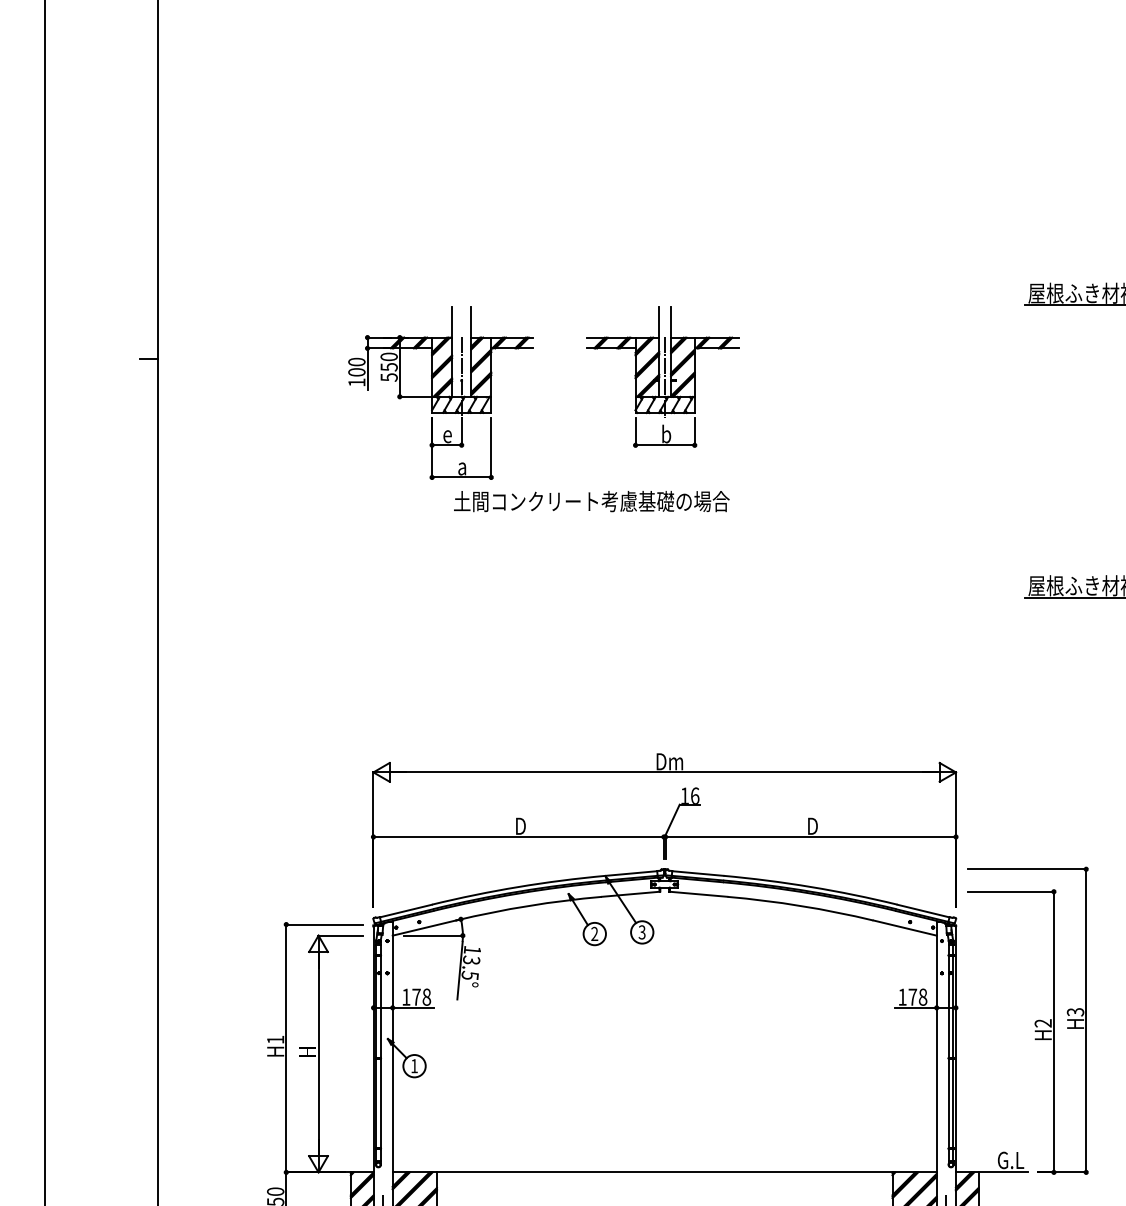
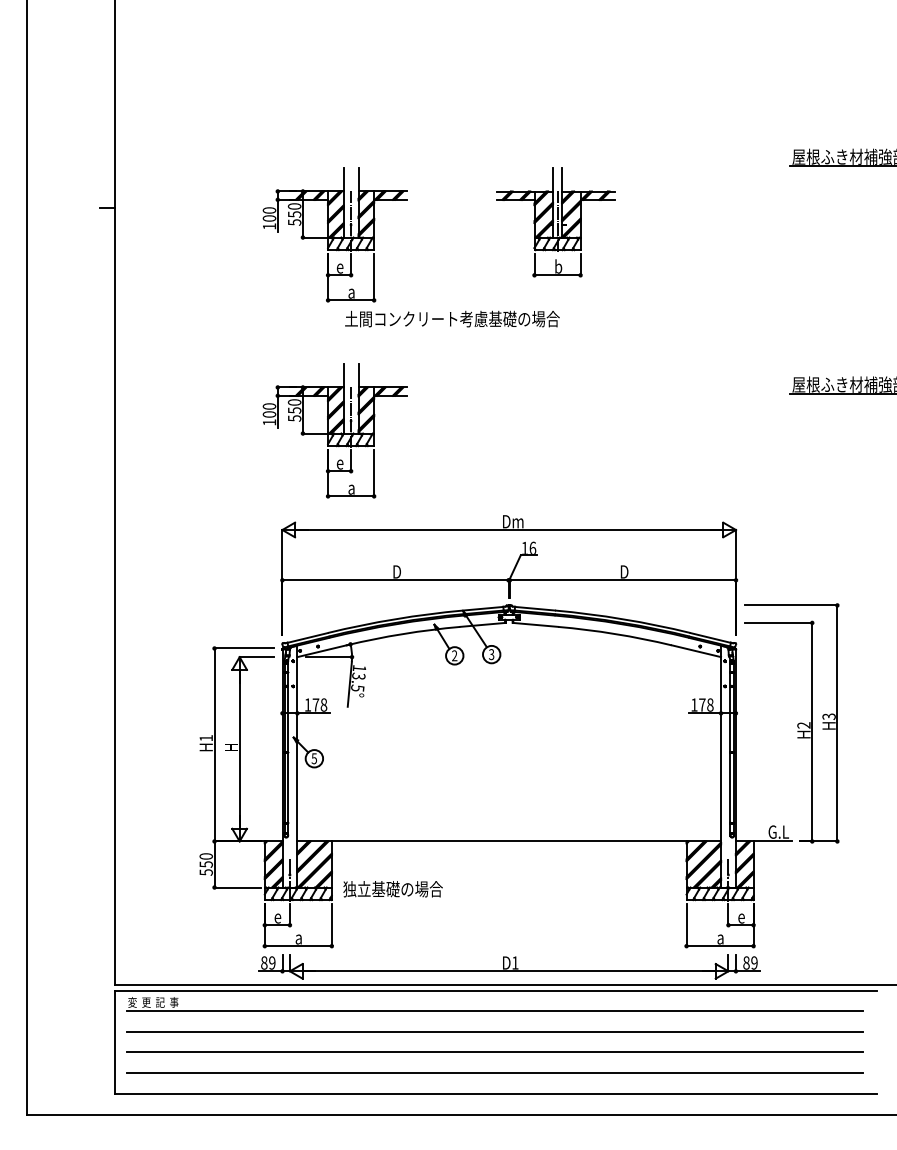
part: (662, 377) -> (555, 222), moved
part: (440, 644) -> (334, 430), added
text: (413, 1065) -> (313, 758), 1 -> 5

